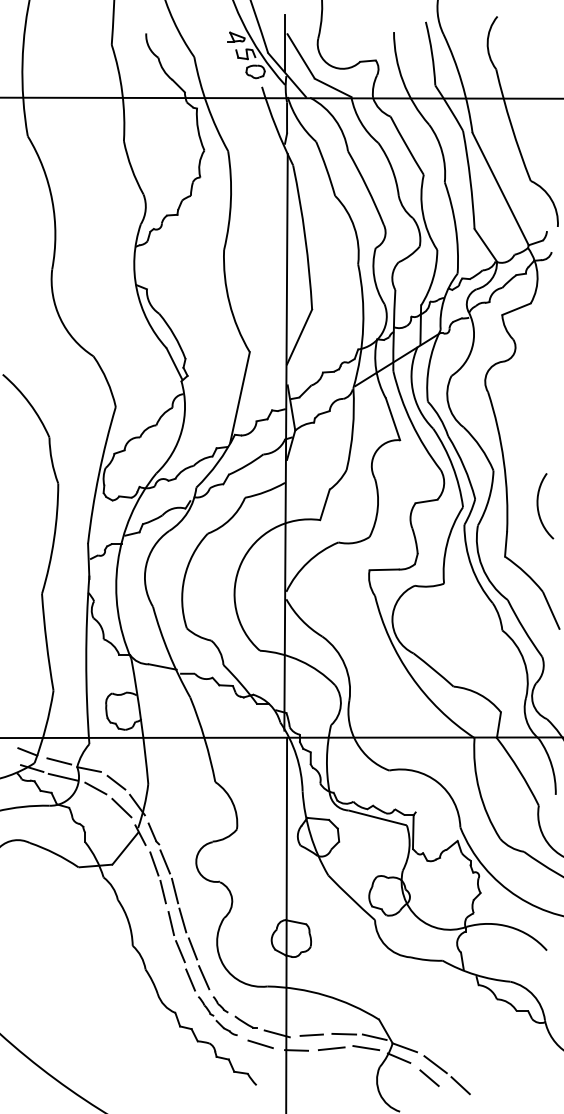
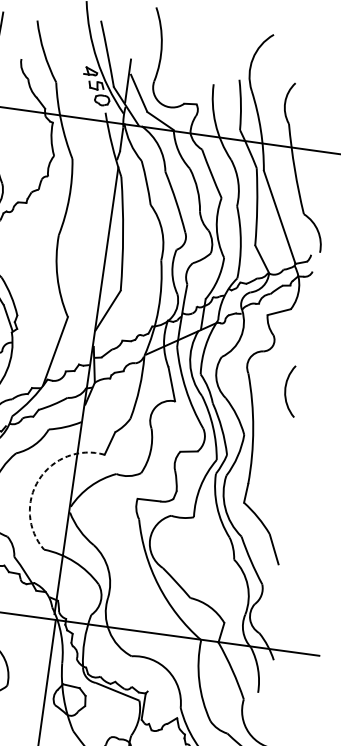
arc: (538, 506) -> (285, 390), moved
arc: (241, 562) -> (39, 479), solid -> dashed

